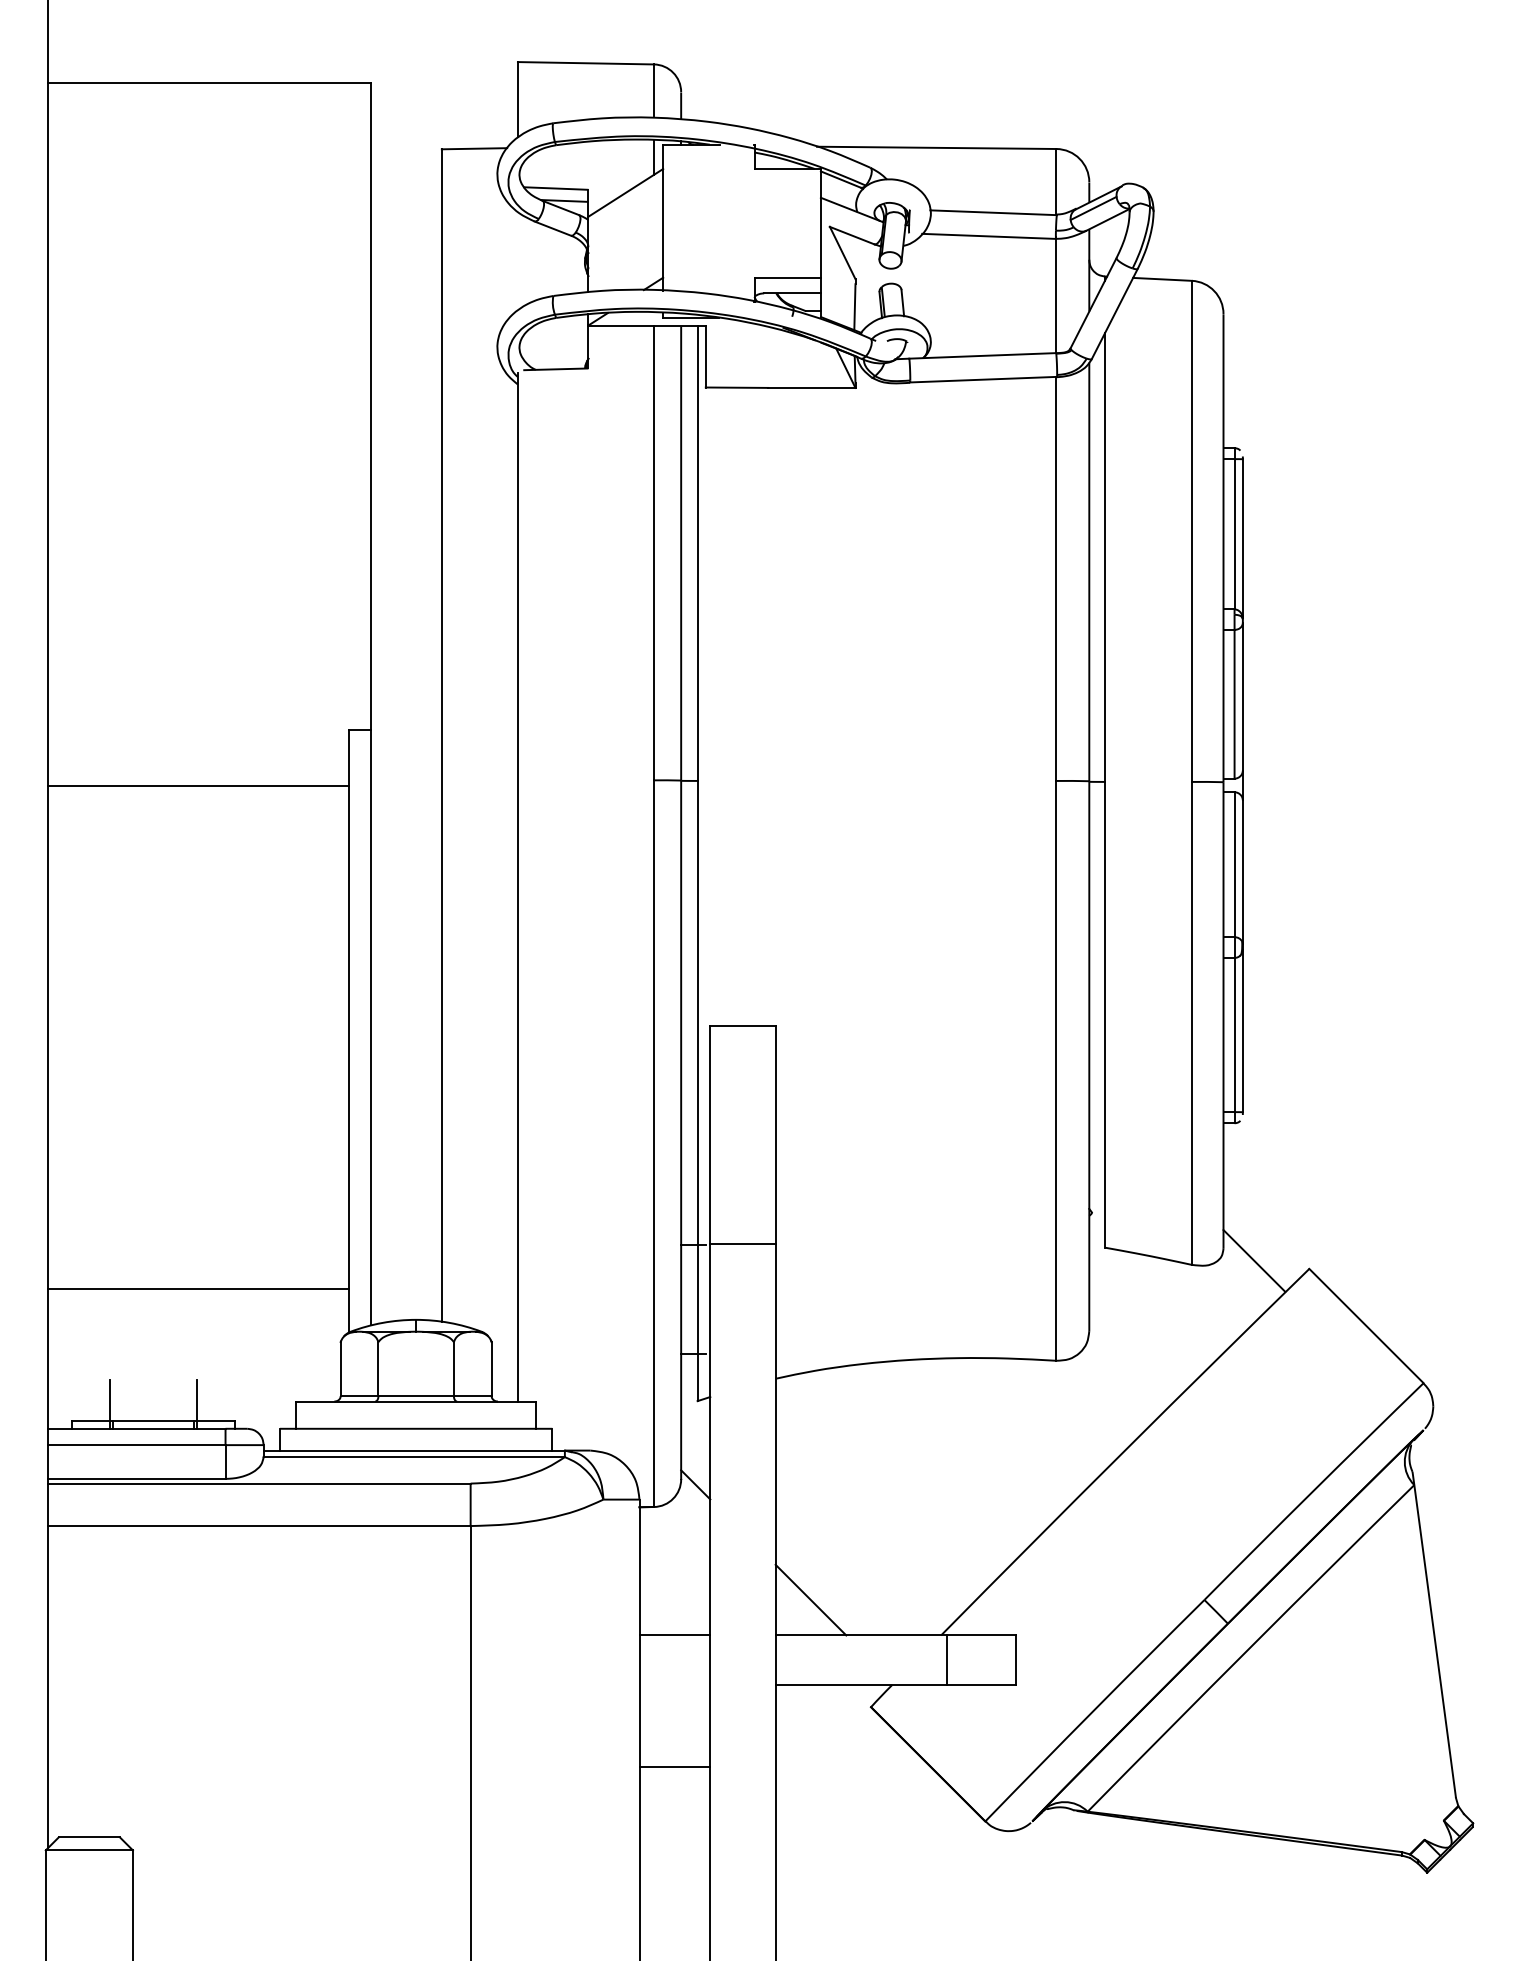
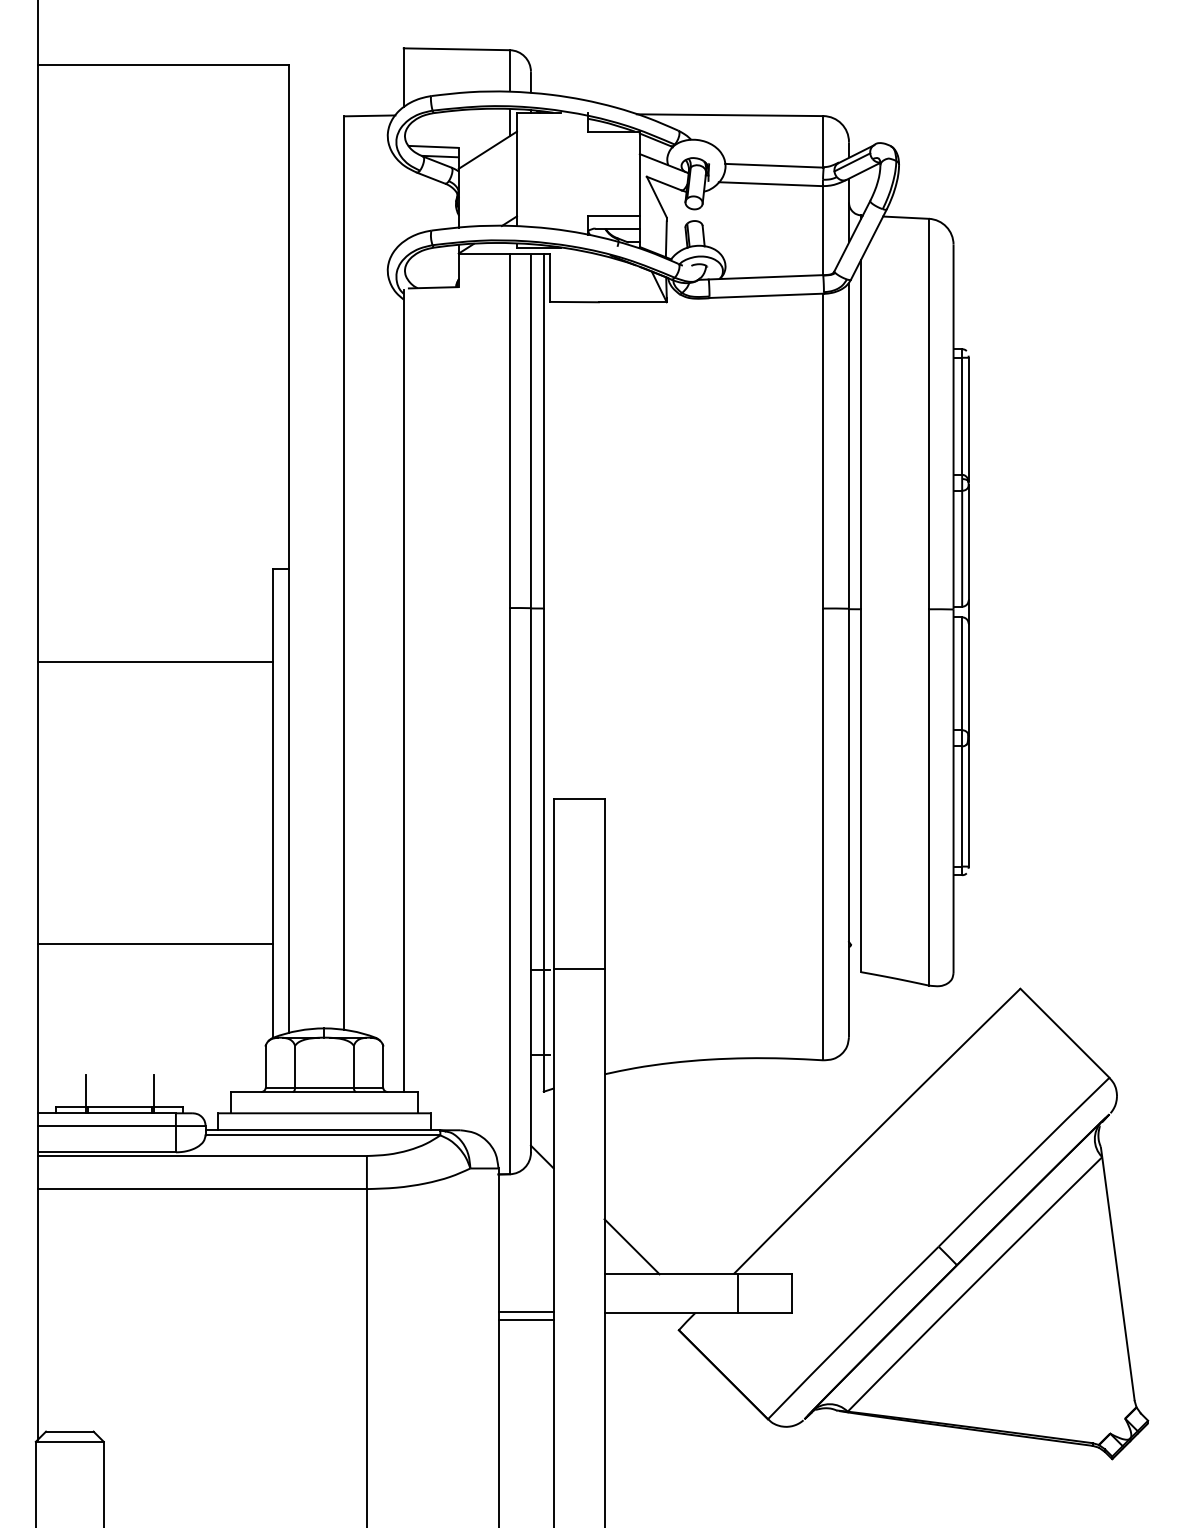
line: (198, 785) -> (154, 661), moved
line: (1254, 1260) -> (977, 982), removed
line: (198, 1289) -> (154, 943), moved
line: (674, 1635) -> (525, 1319), moved
line: (674, 1767) -> (525, 1312), moved

